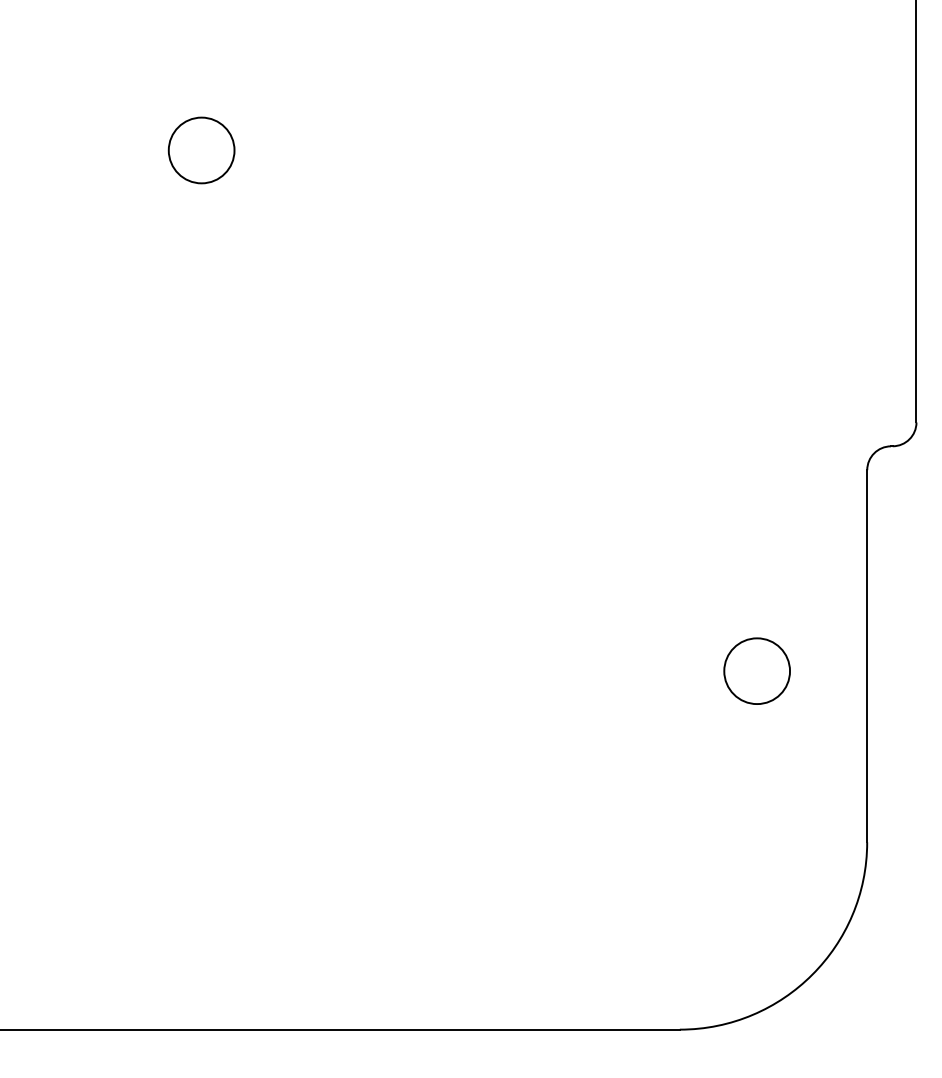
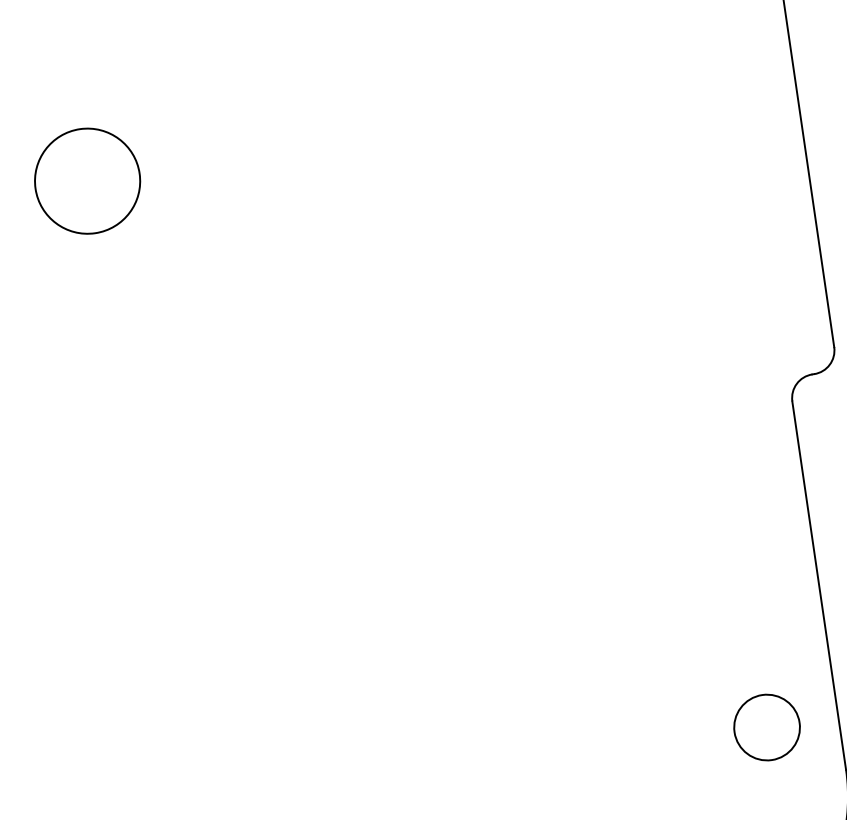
circle: (201, 150) -> (87, 181), size x1.6
circle: (756, 670) -> (766, 726), moved

